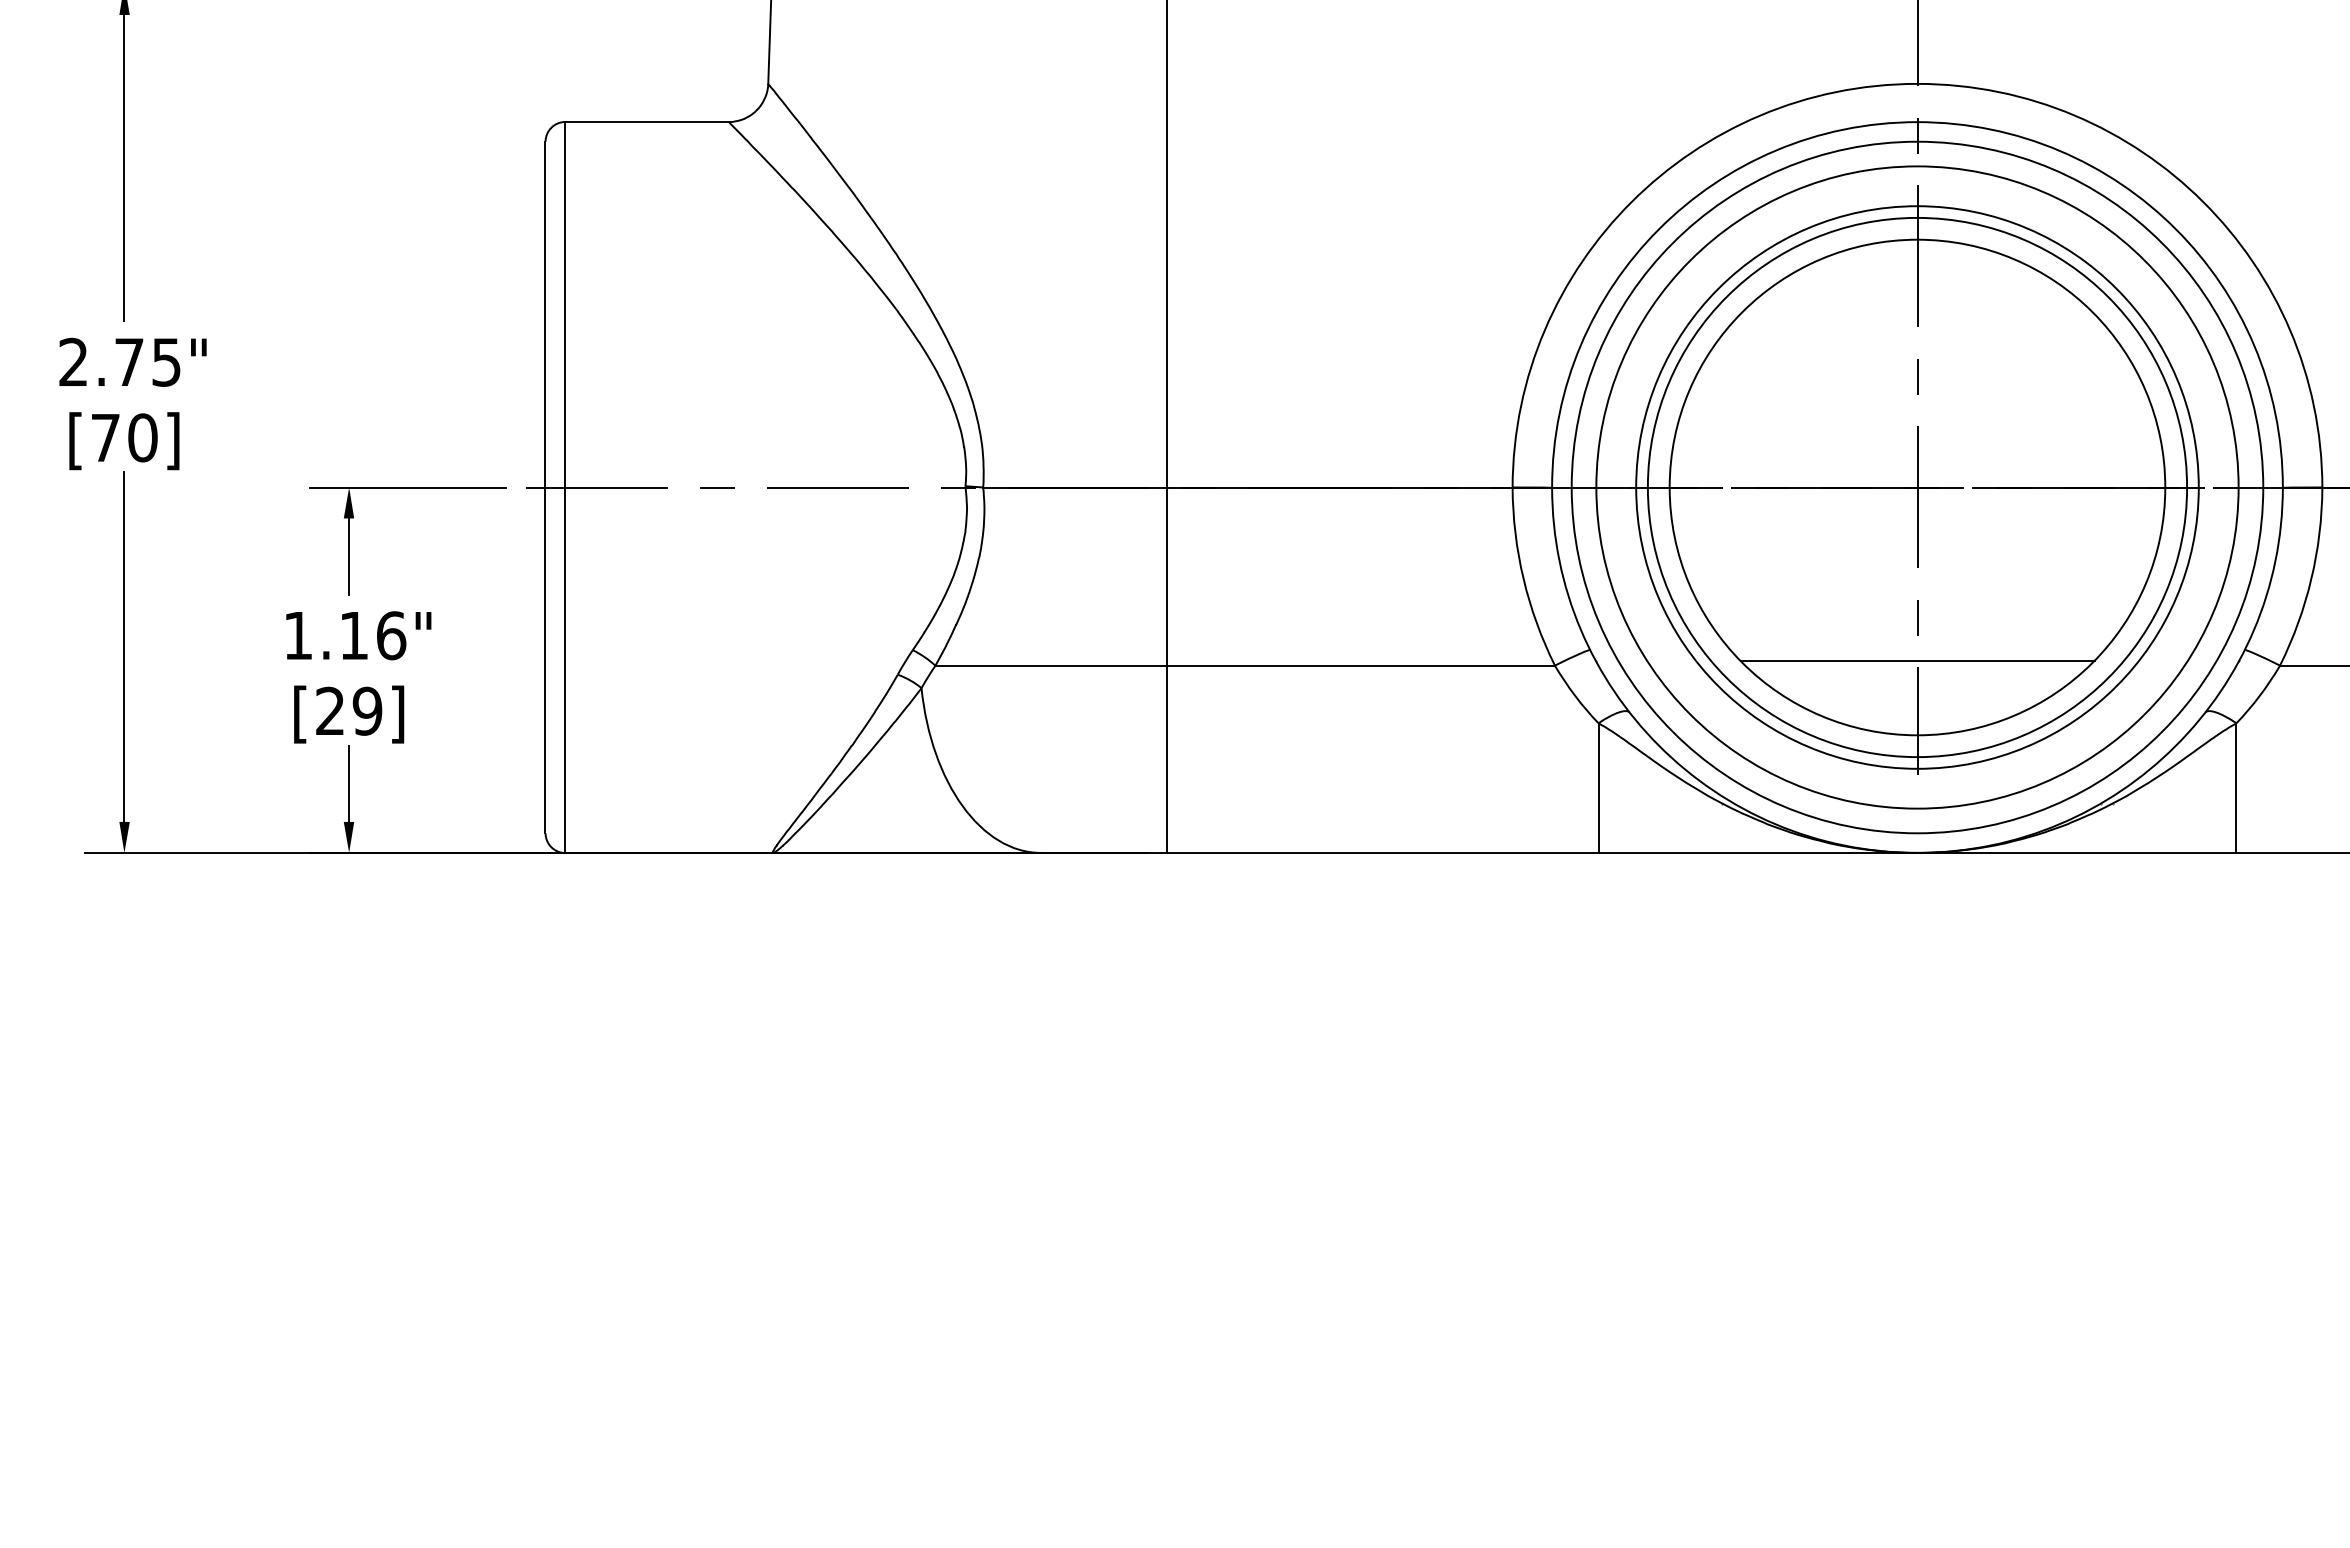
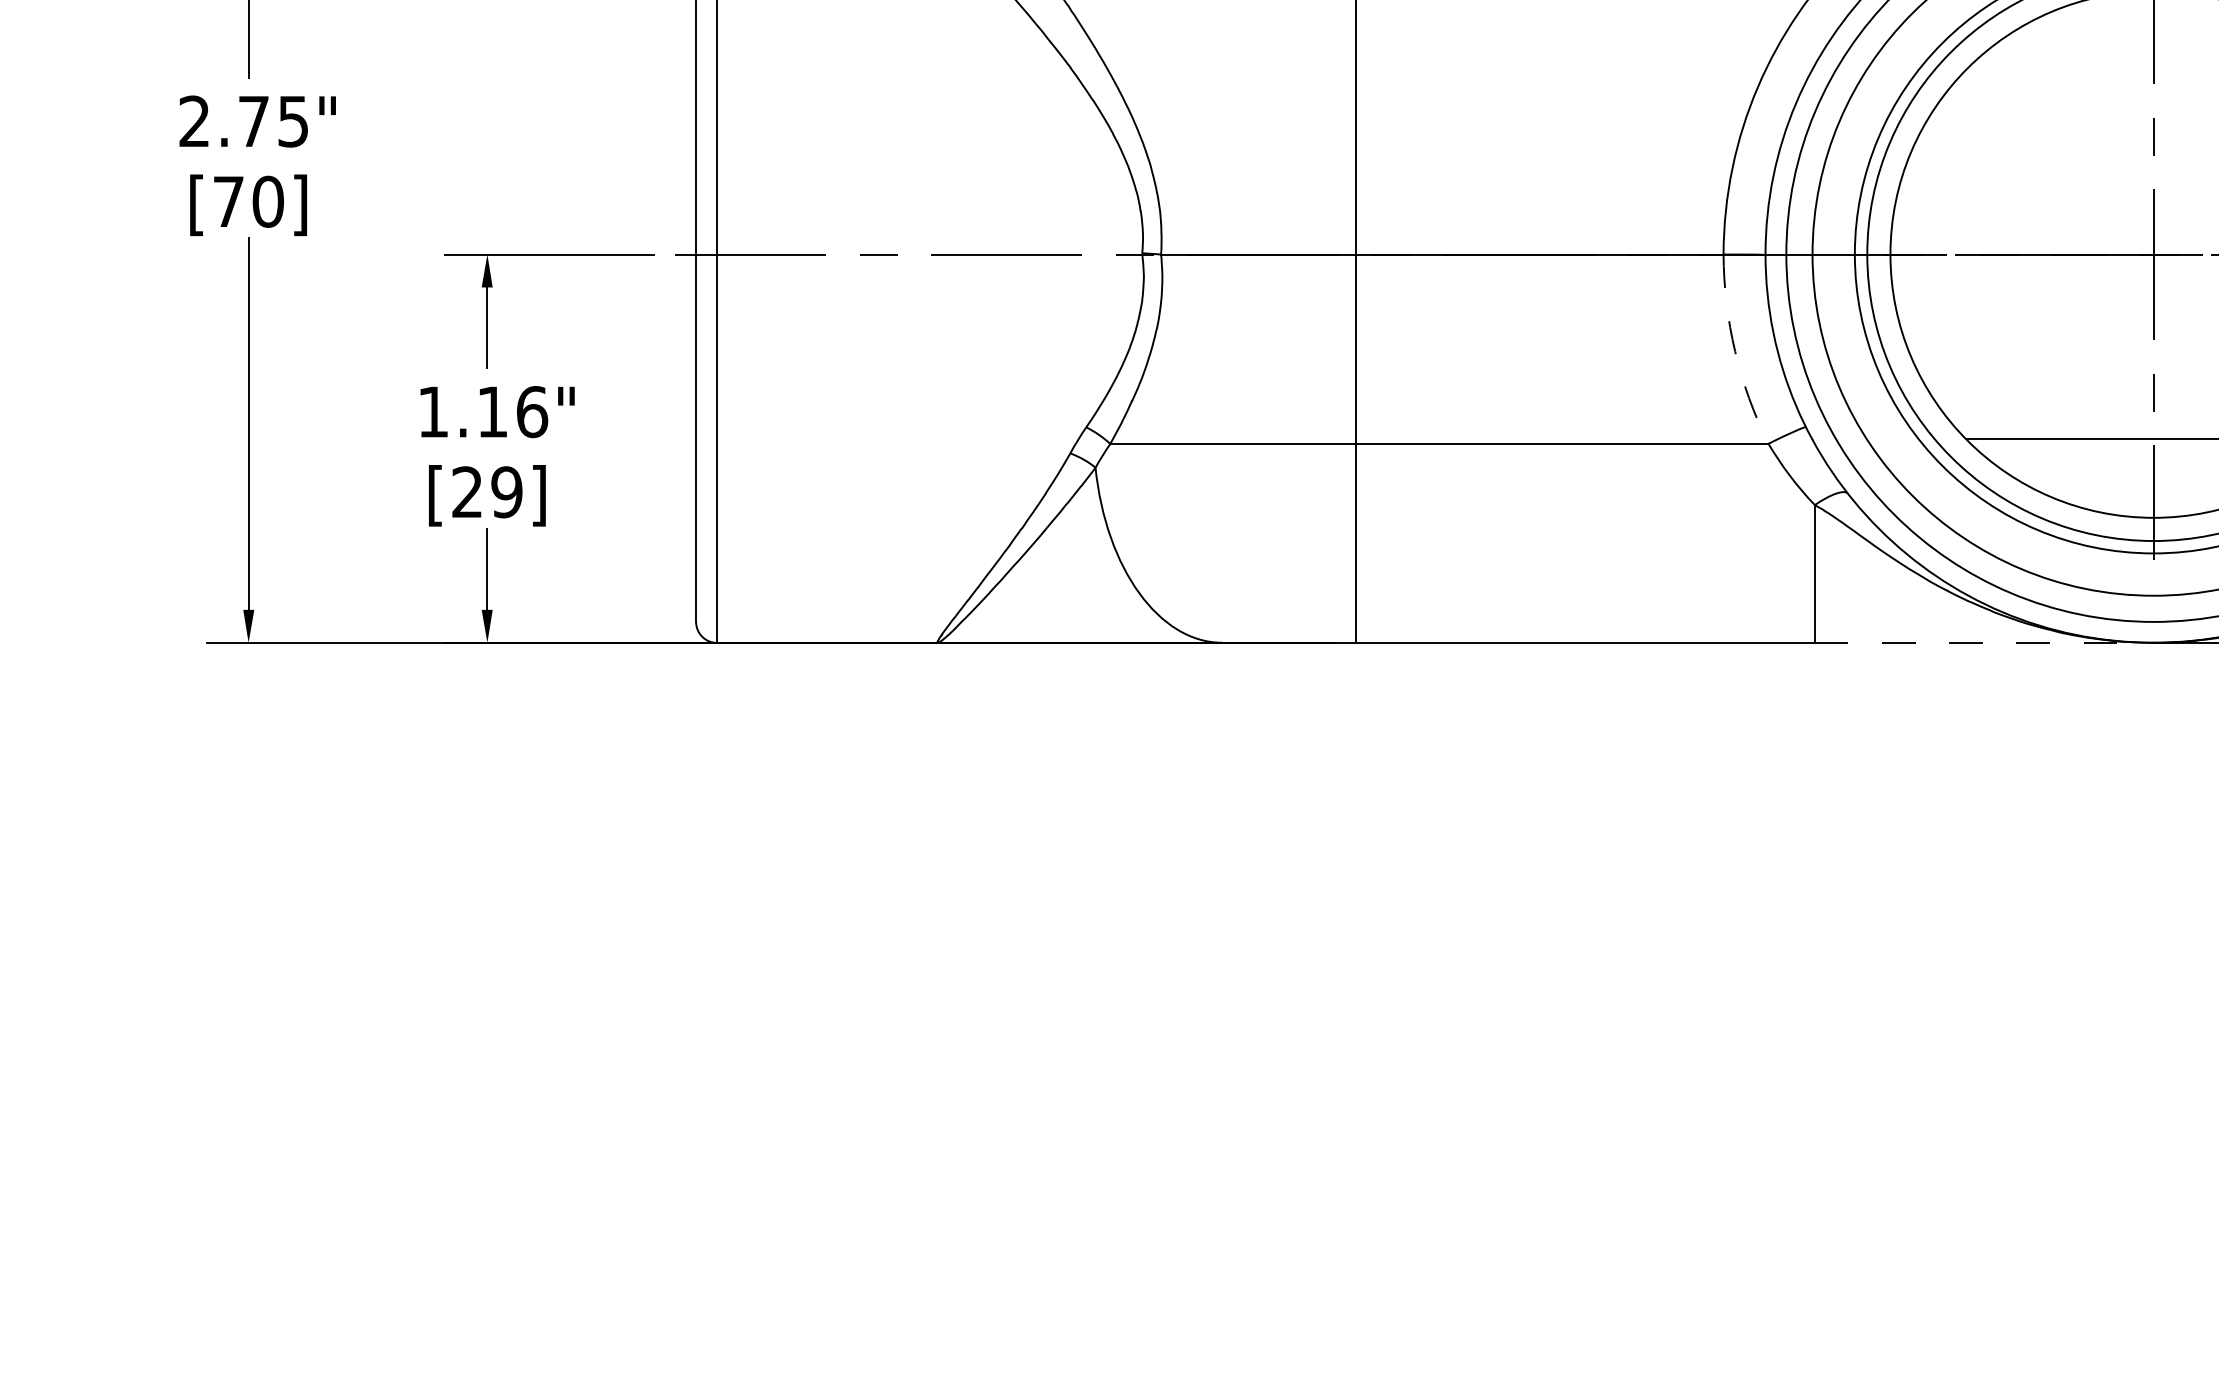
arc: (1523, 578) -> (1735, 351), solid -> dashed
line: (1758, 852) -> (1984, 642), solid -> dashed

